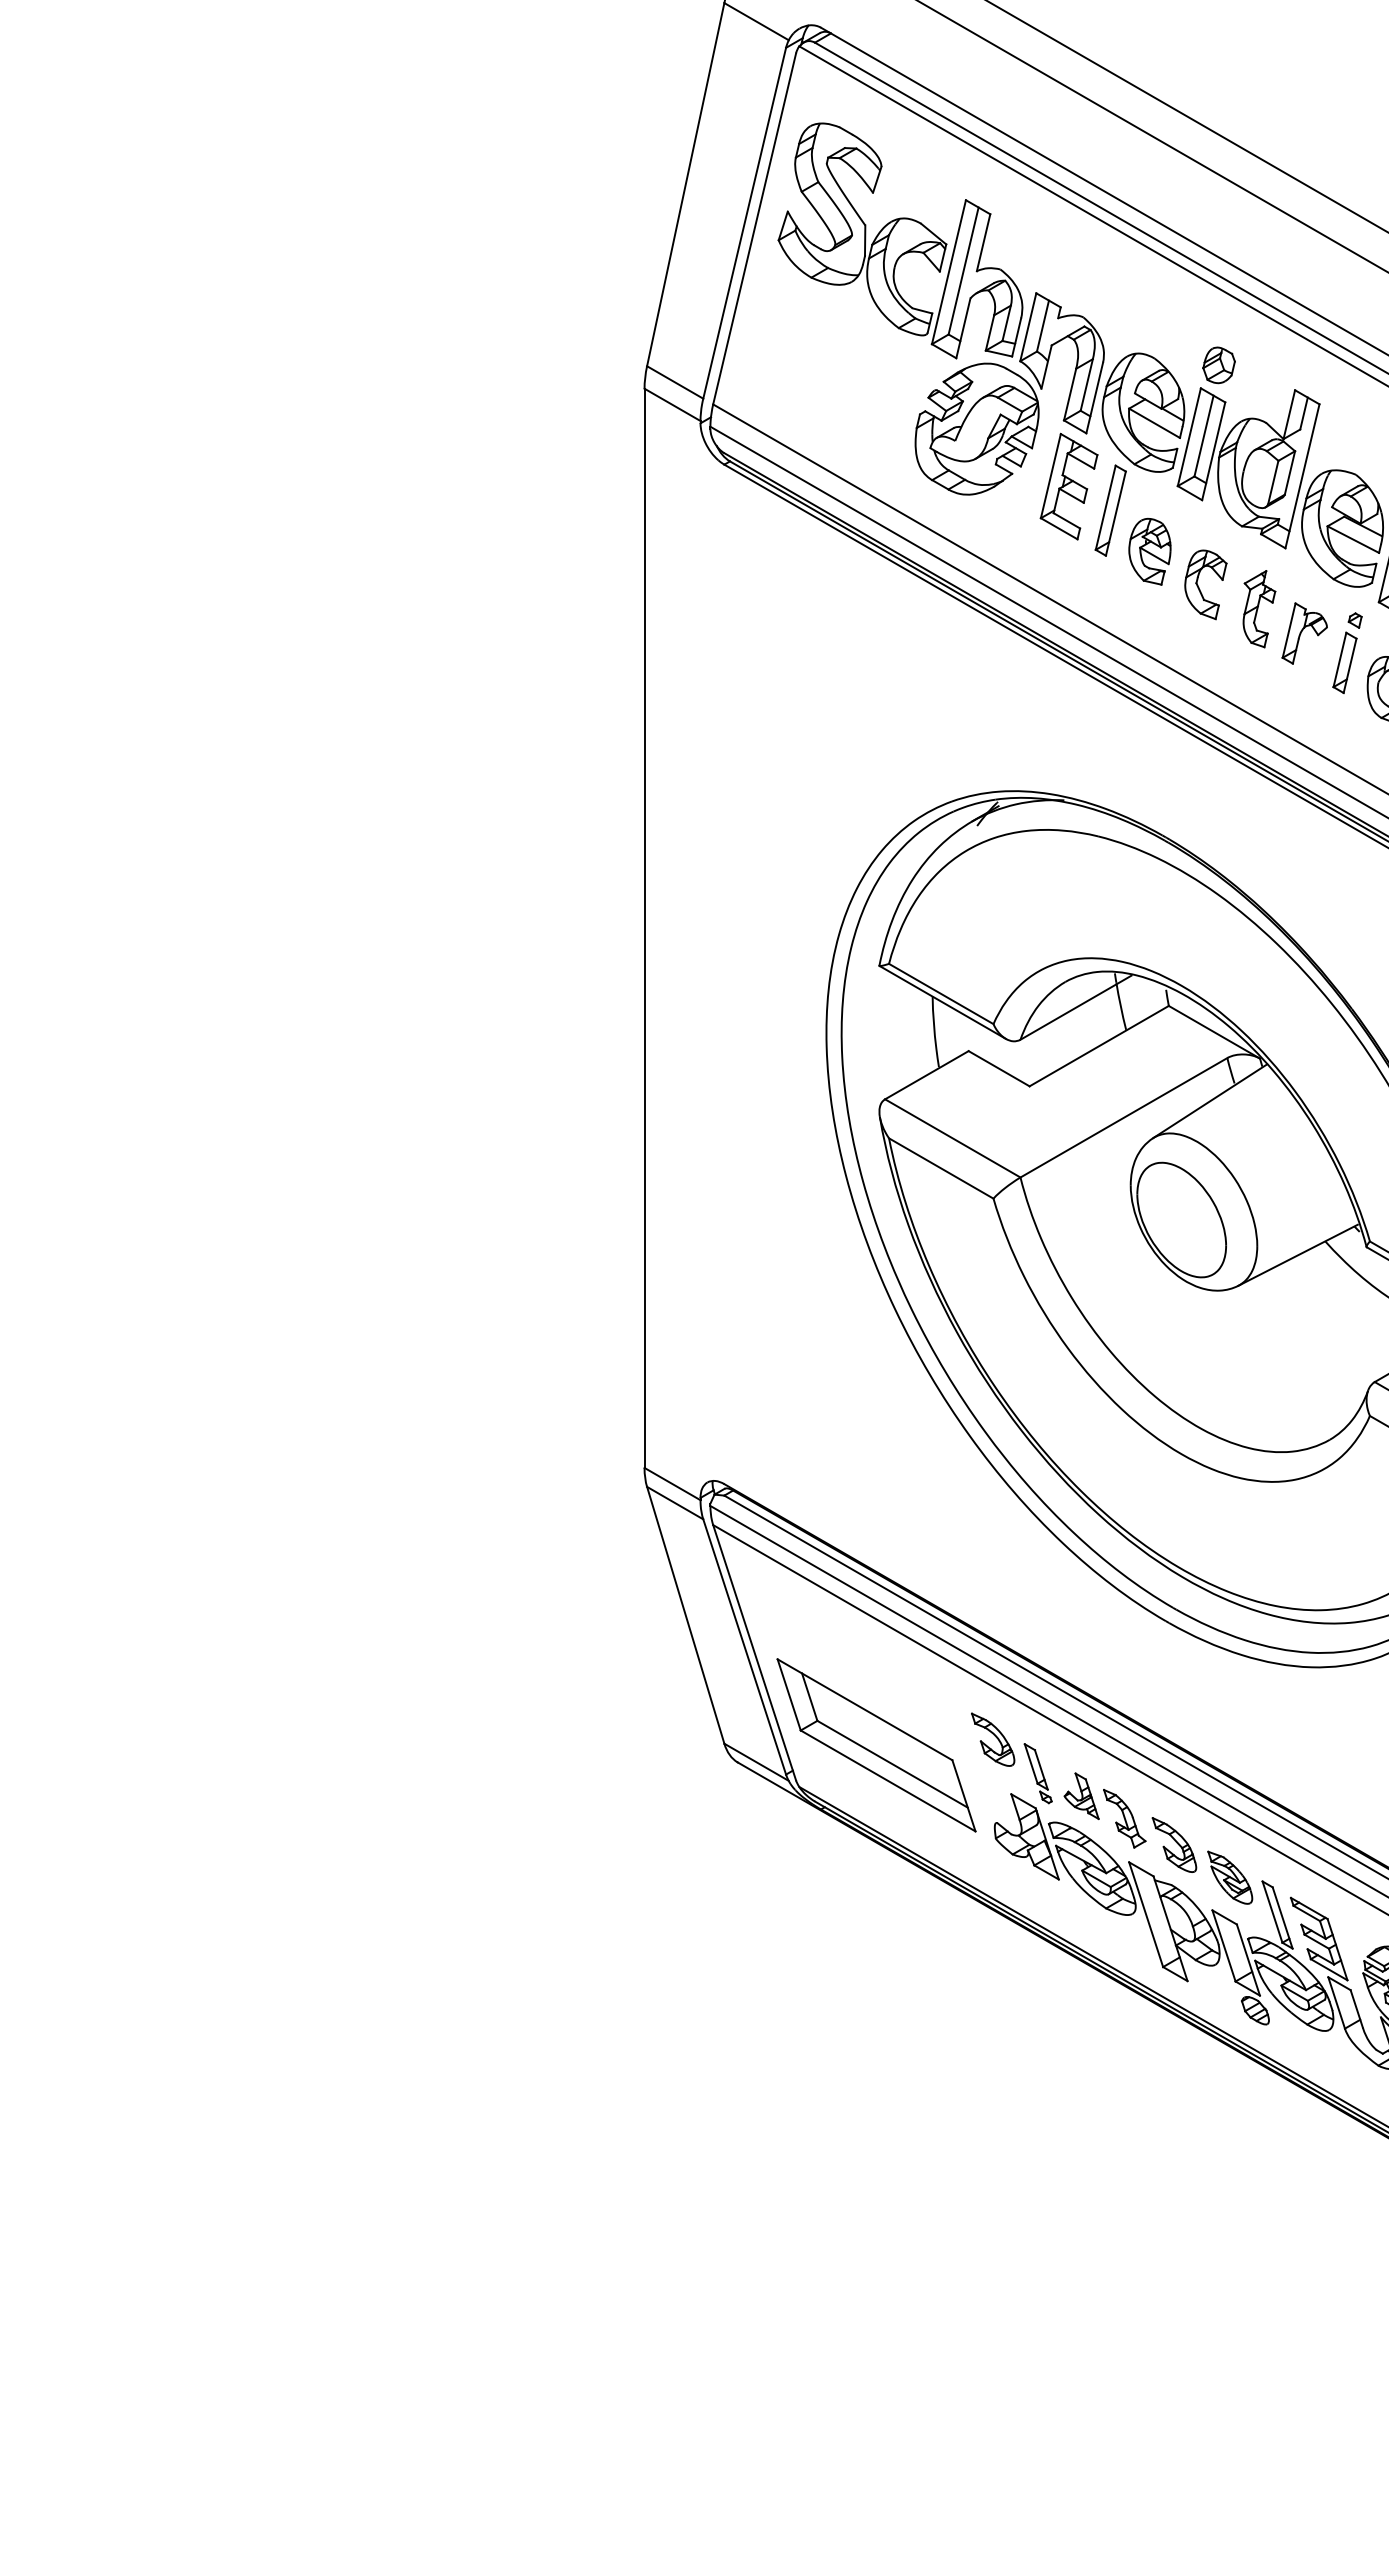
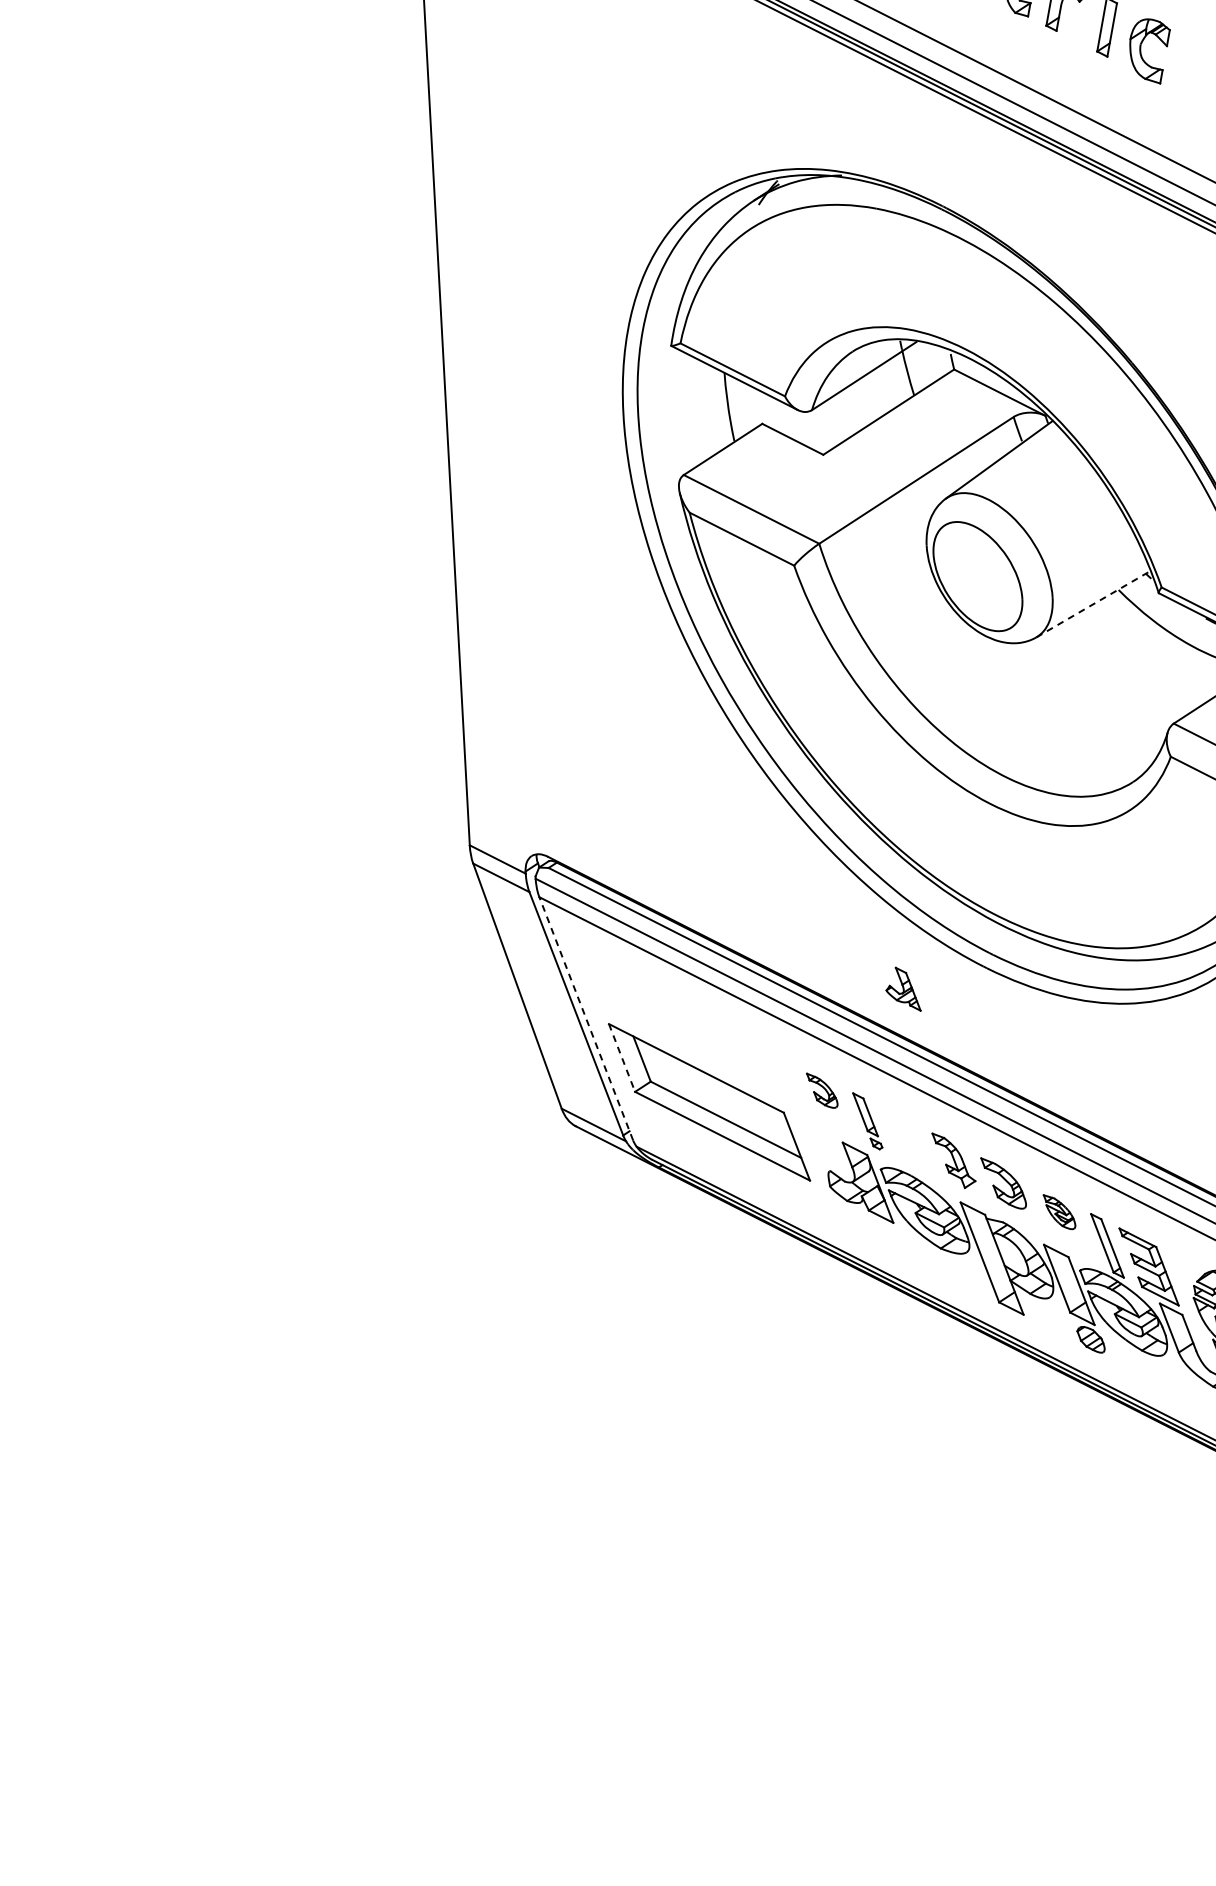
line: (1298, 1255) -> (1093, 604), solid -> dashed
line: (754, 1652) -> (586, 1018), solid -> dashed
line: (789, 1695) -> (622, 1058), solid -> dashed
part: (993, 1739) -> (822, 1090), size x0.7
part: (1081, 1796) -> (902, 989), moved
part: (1230, 1877) -> (1059, 1211), size x0.7

